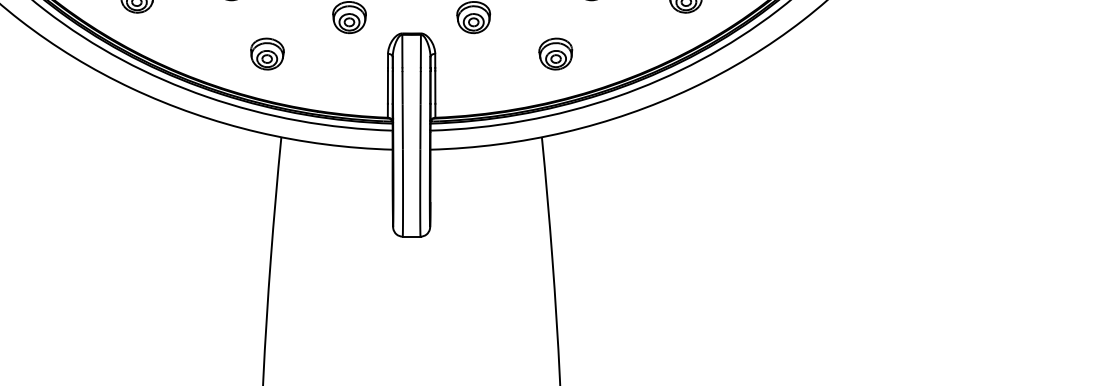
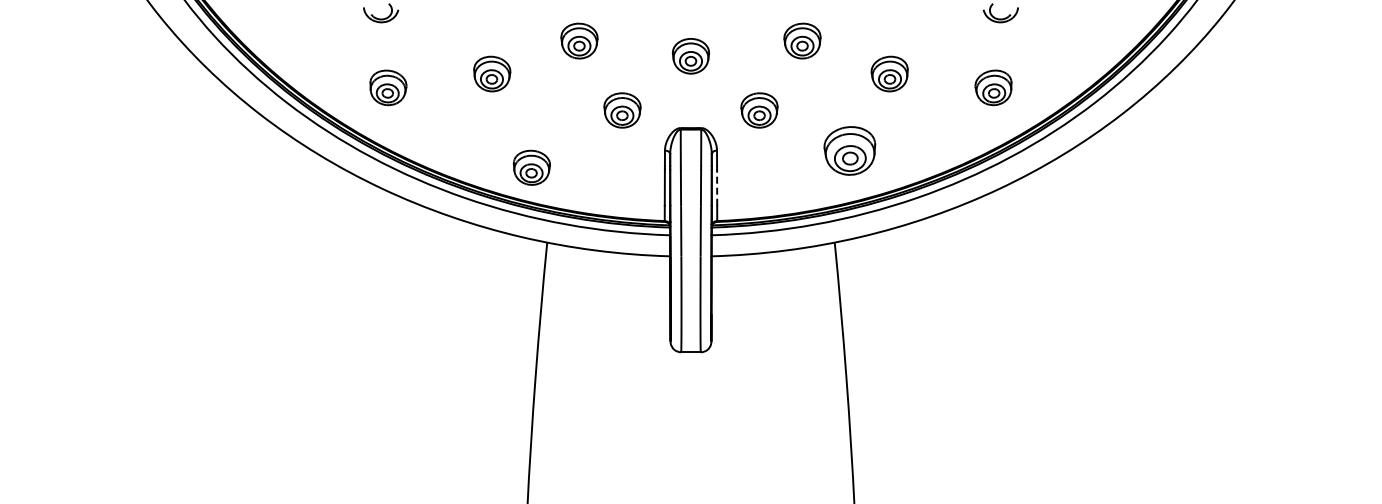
part: (267, 53) -> (531, 167), moved
part: (556, 53) -> (850, 150), size x1.4
line: (435, 86) -> (717, 186), solid -> dashed

